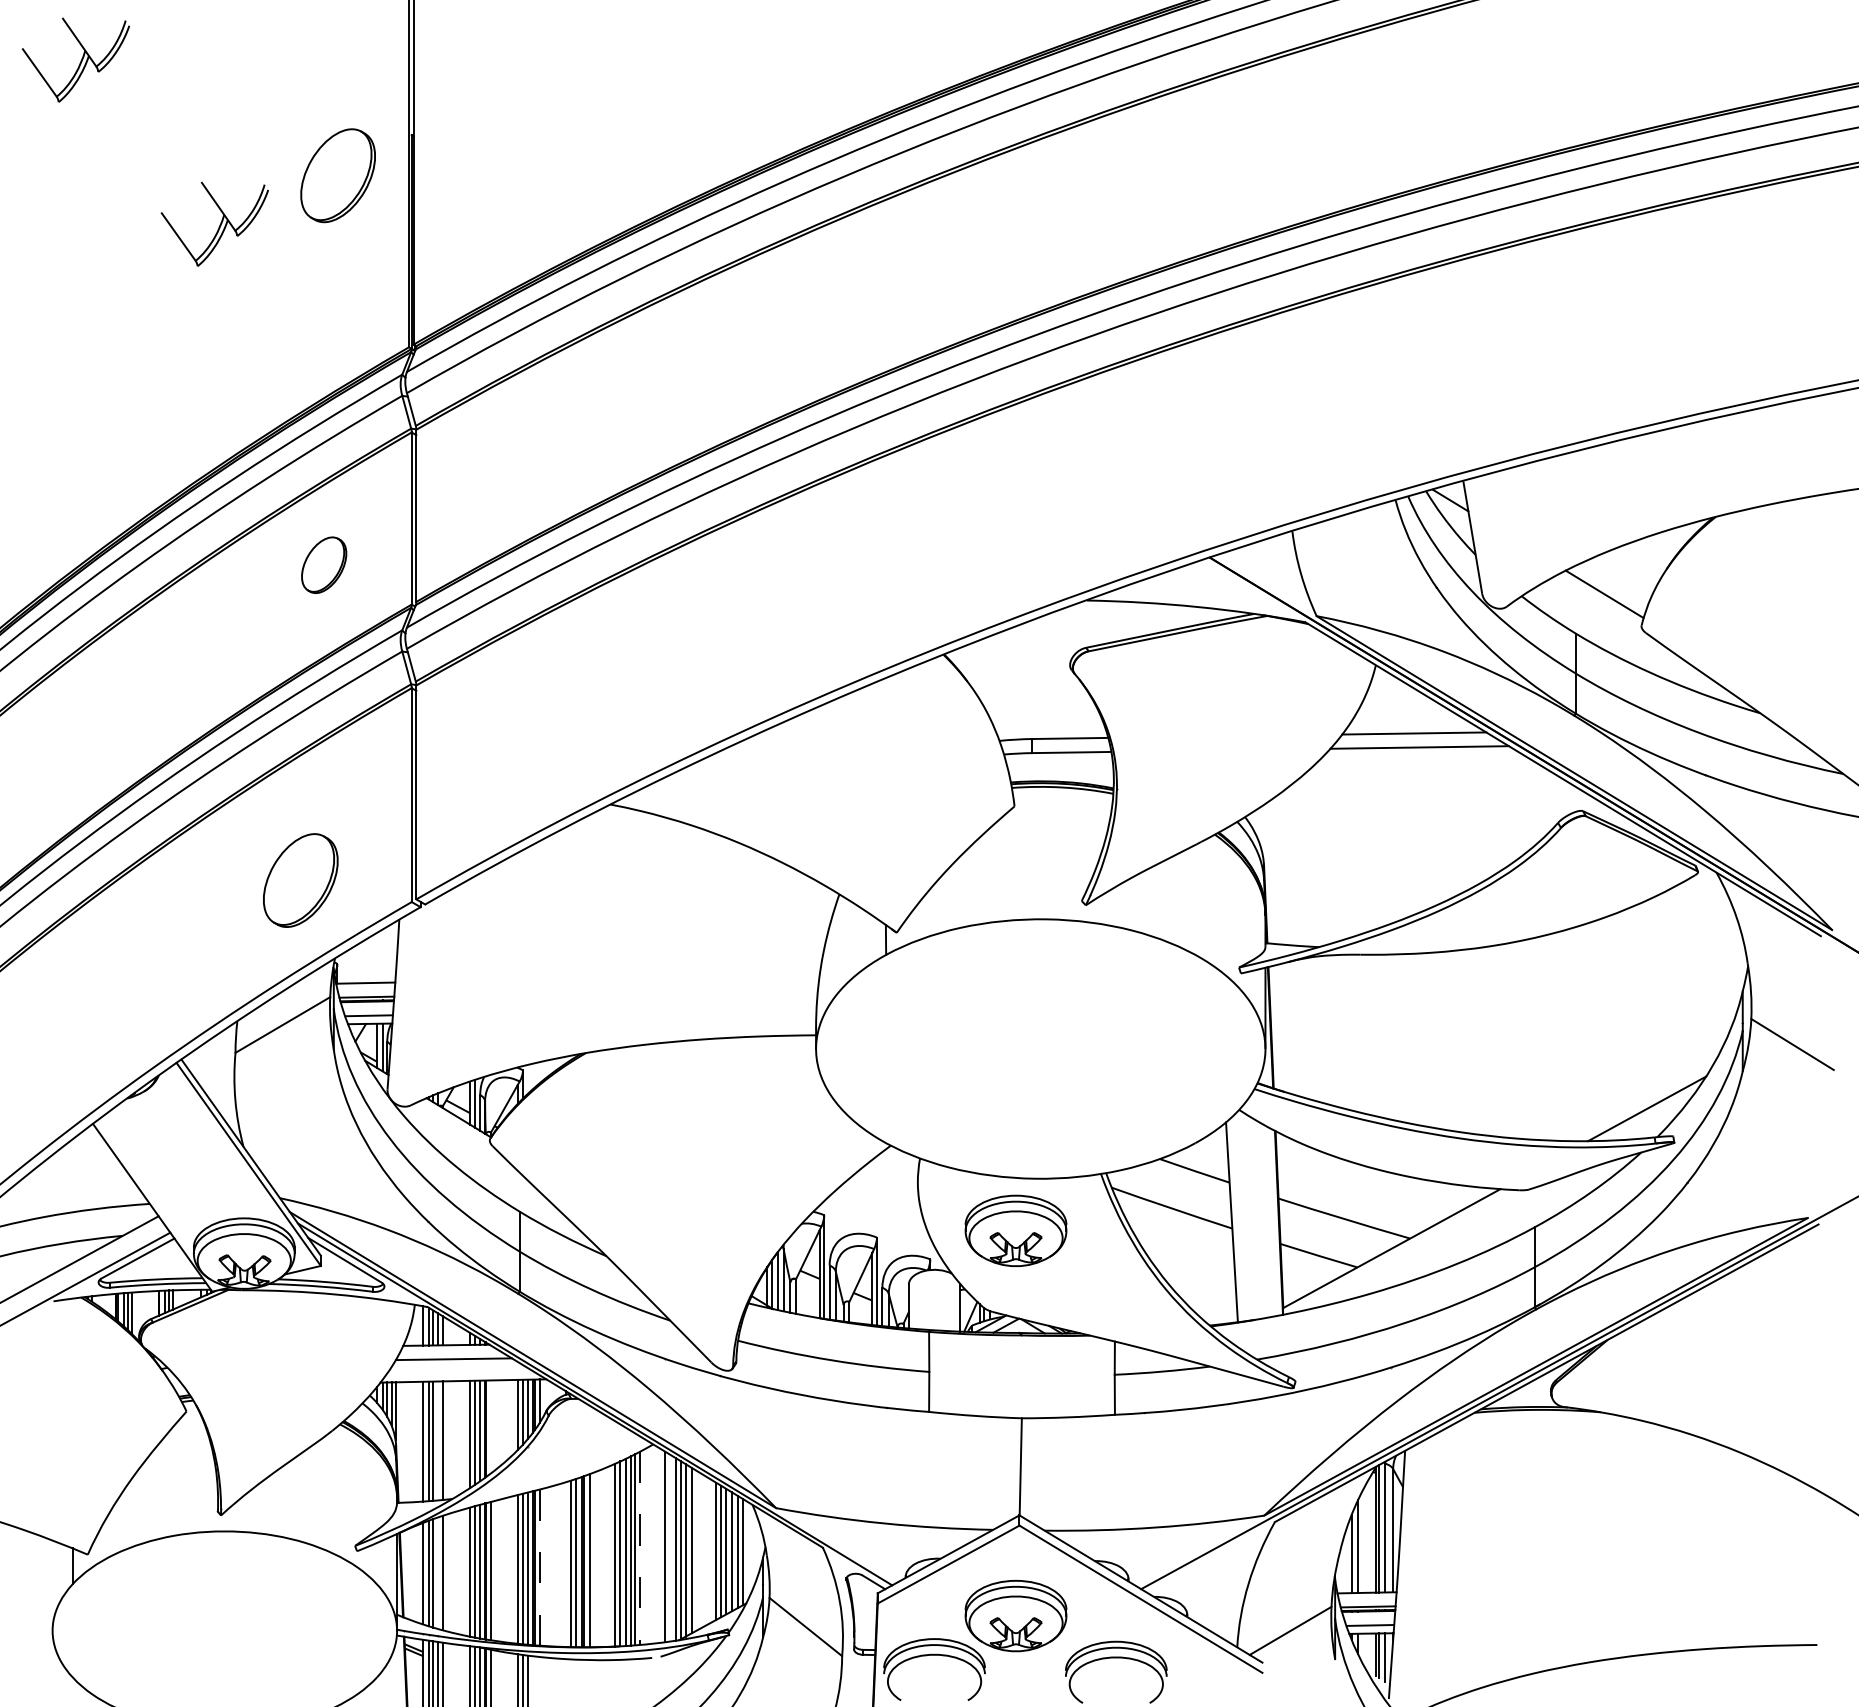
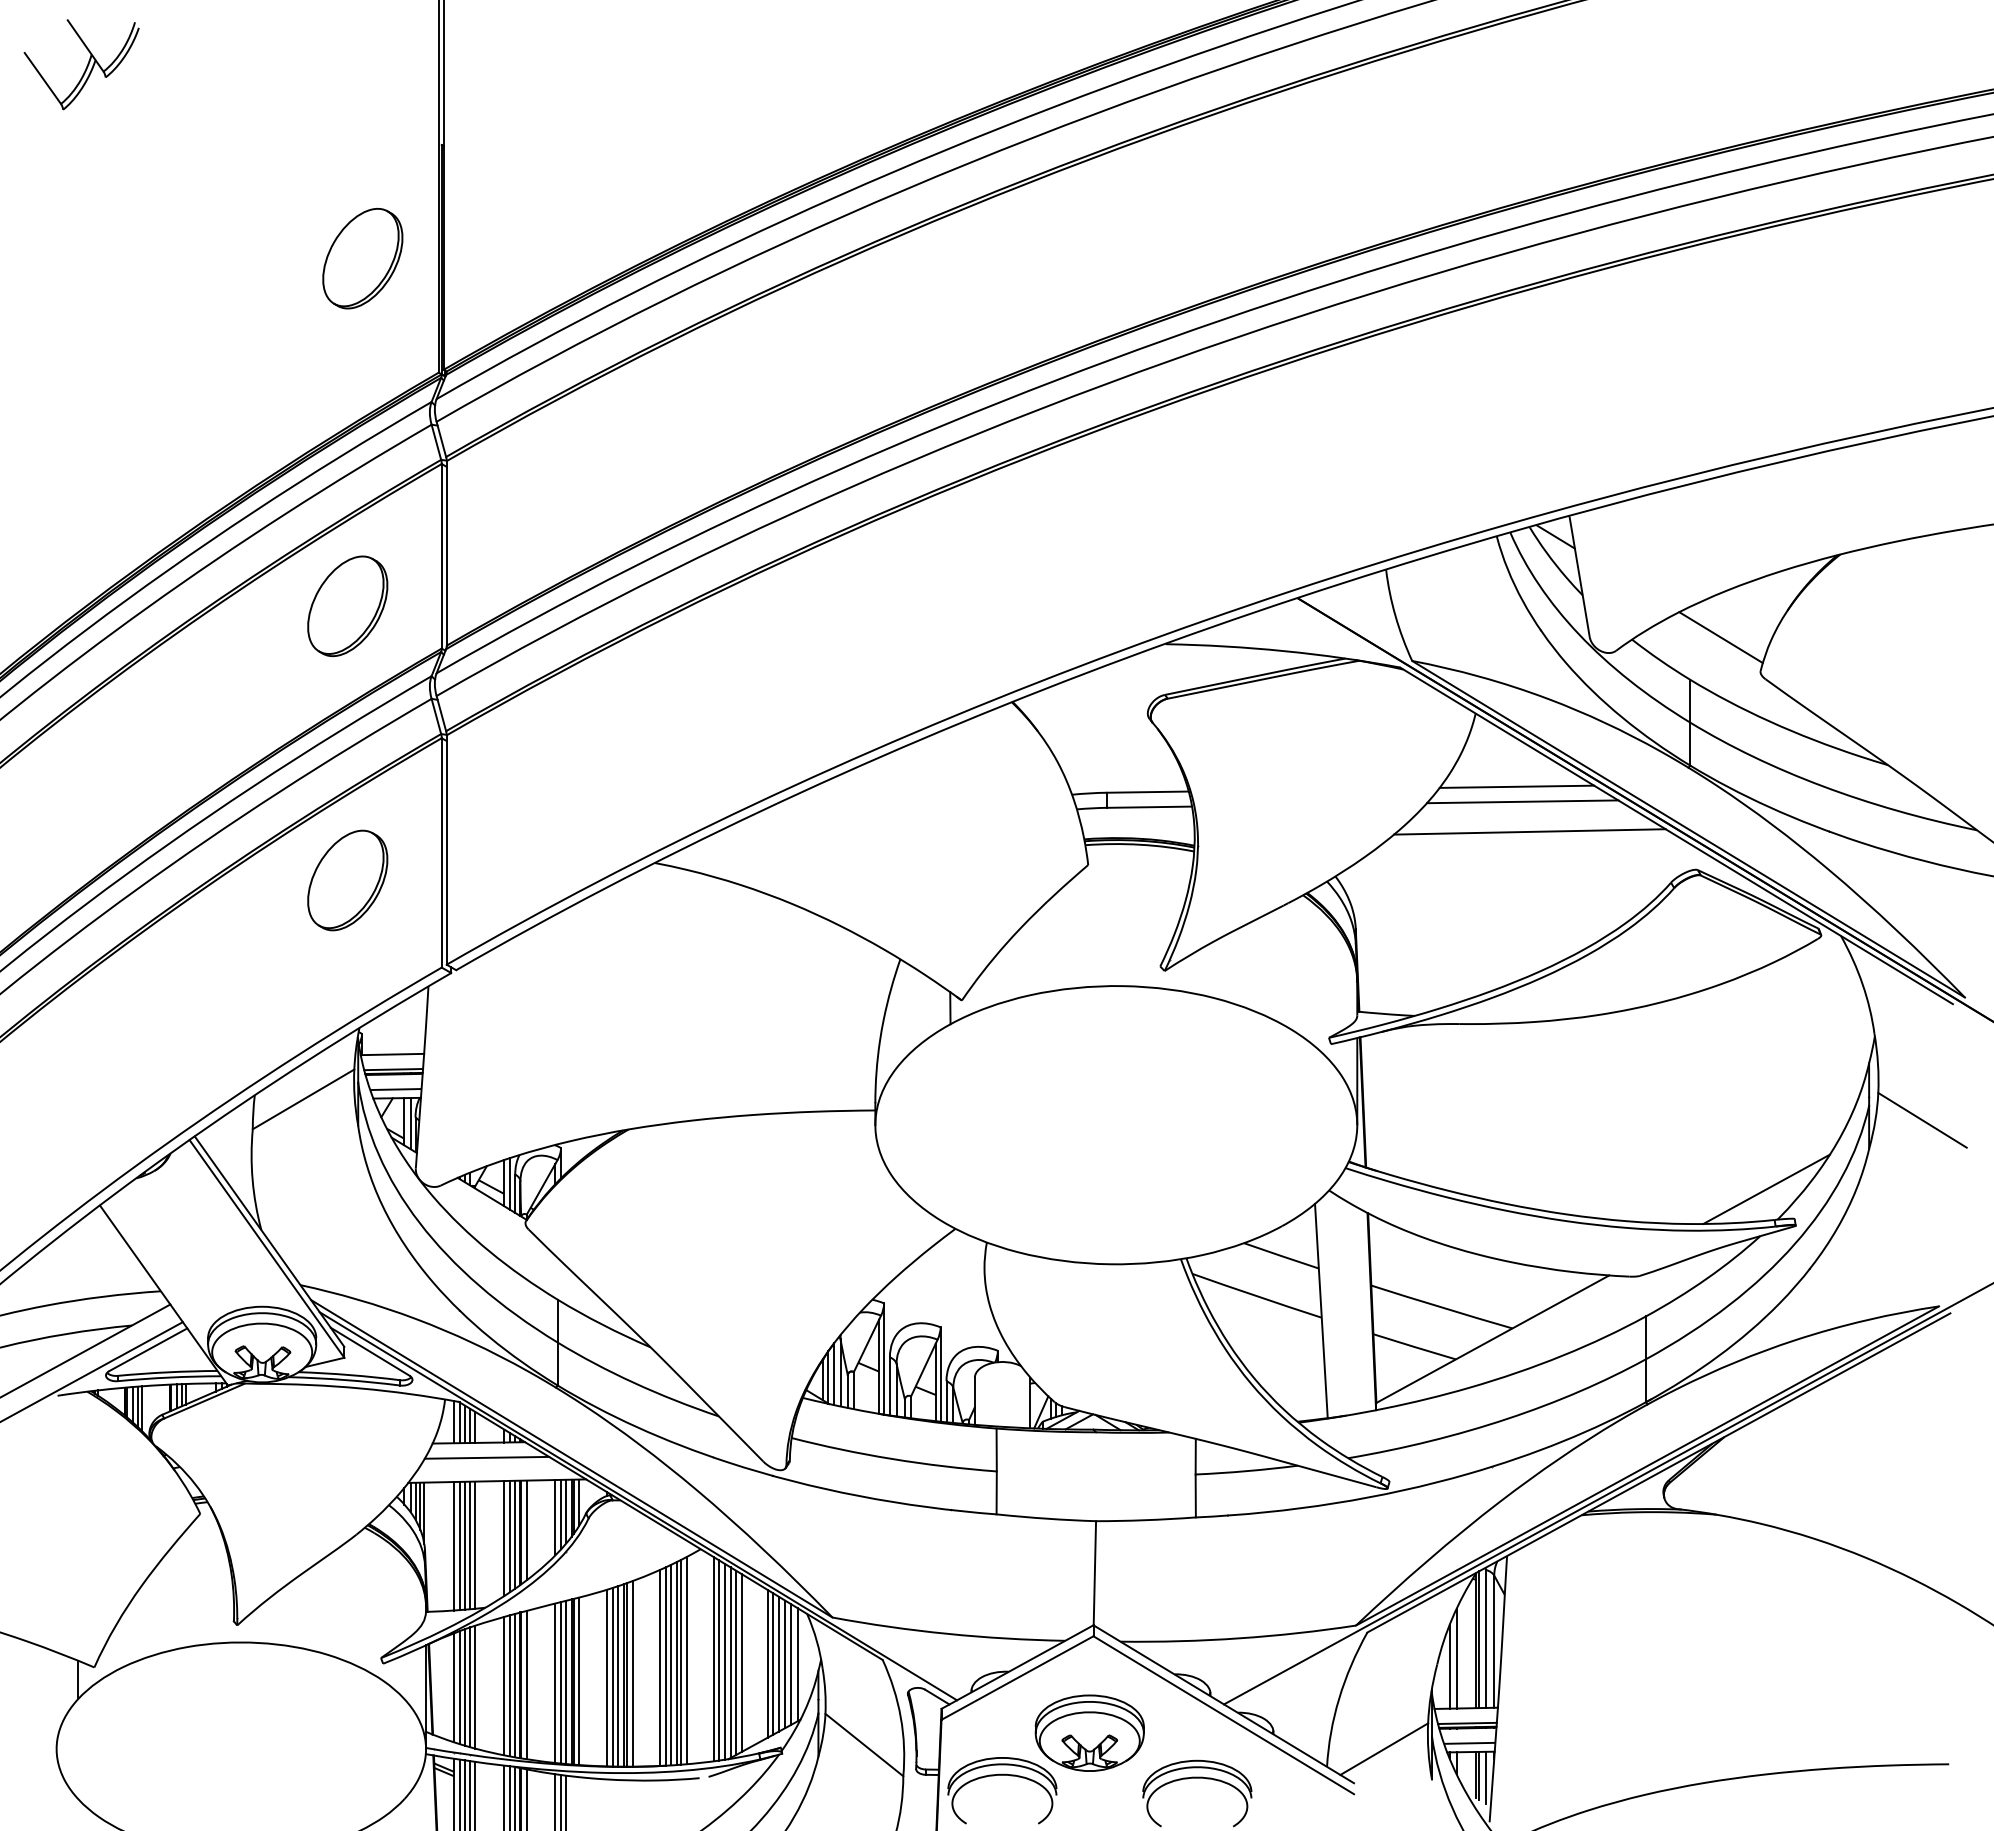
part: (337, 175) -> (362, 258), moved
part: (214, 224) -> (230, 240), removed
part: (323, 565) -> (347, 606), size x1.67
line: (1426, 775) -> (1529, 831), added
part: (300, 880) -> (347, 880), moved
part: (1015, 1230) -> (1089, 1319), removed
line: (490, 1426) -> (526, 1530), added
line: (437, 1440) -> (469, 1545), added
line: (639, 1548) -> (686, 1660), dashed -> solid
line: (670, 1548) -> (719, 1660), added
line: (566, 1564) -> (607, 1677), added
line: (540, 1567) -> (579, 1681), dashed -> solid
line: (437, 1573) -> (469, 1687), added

